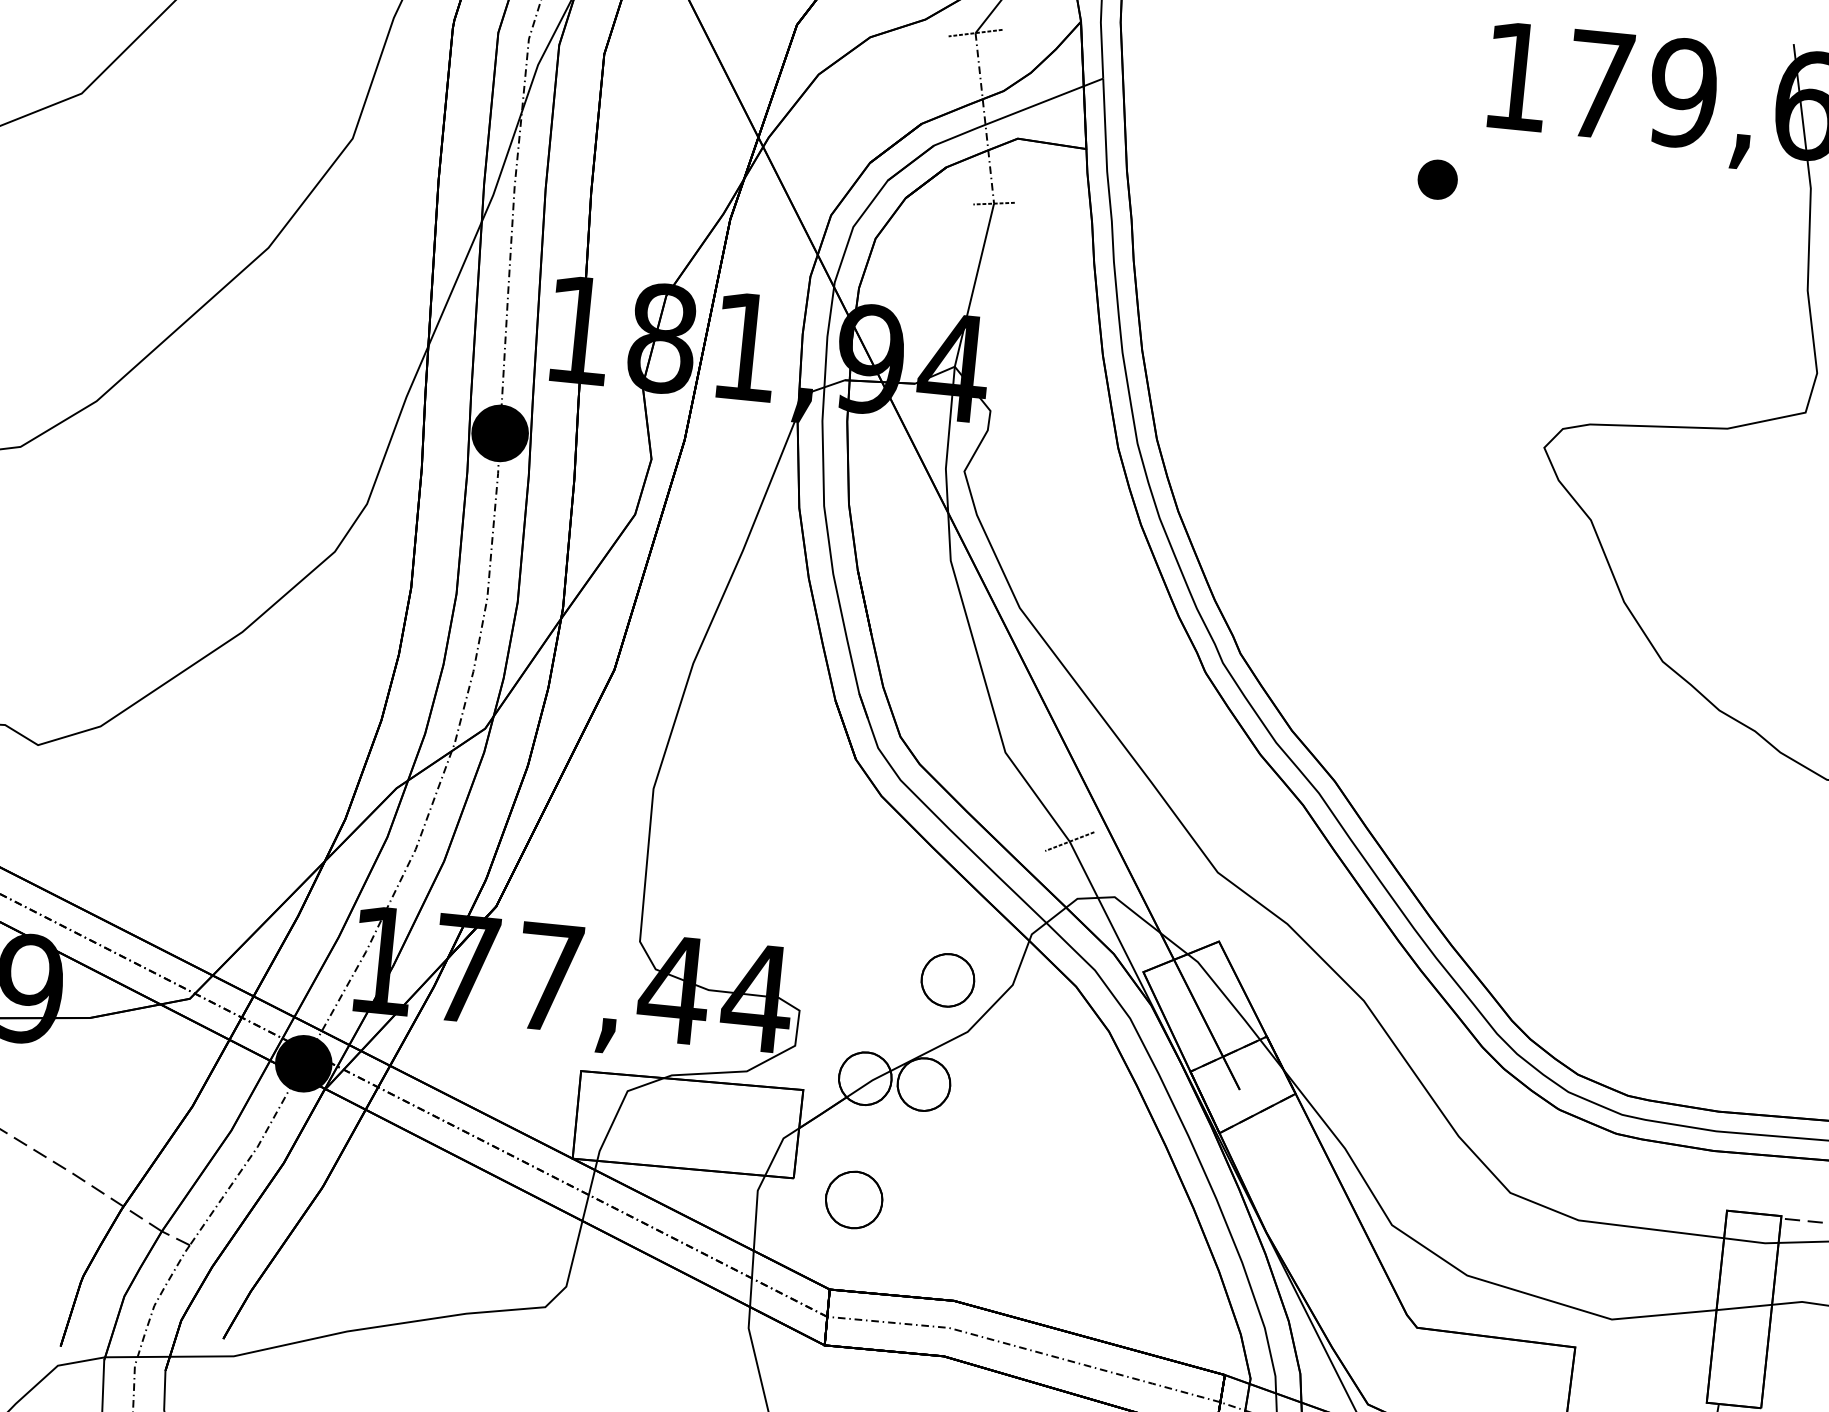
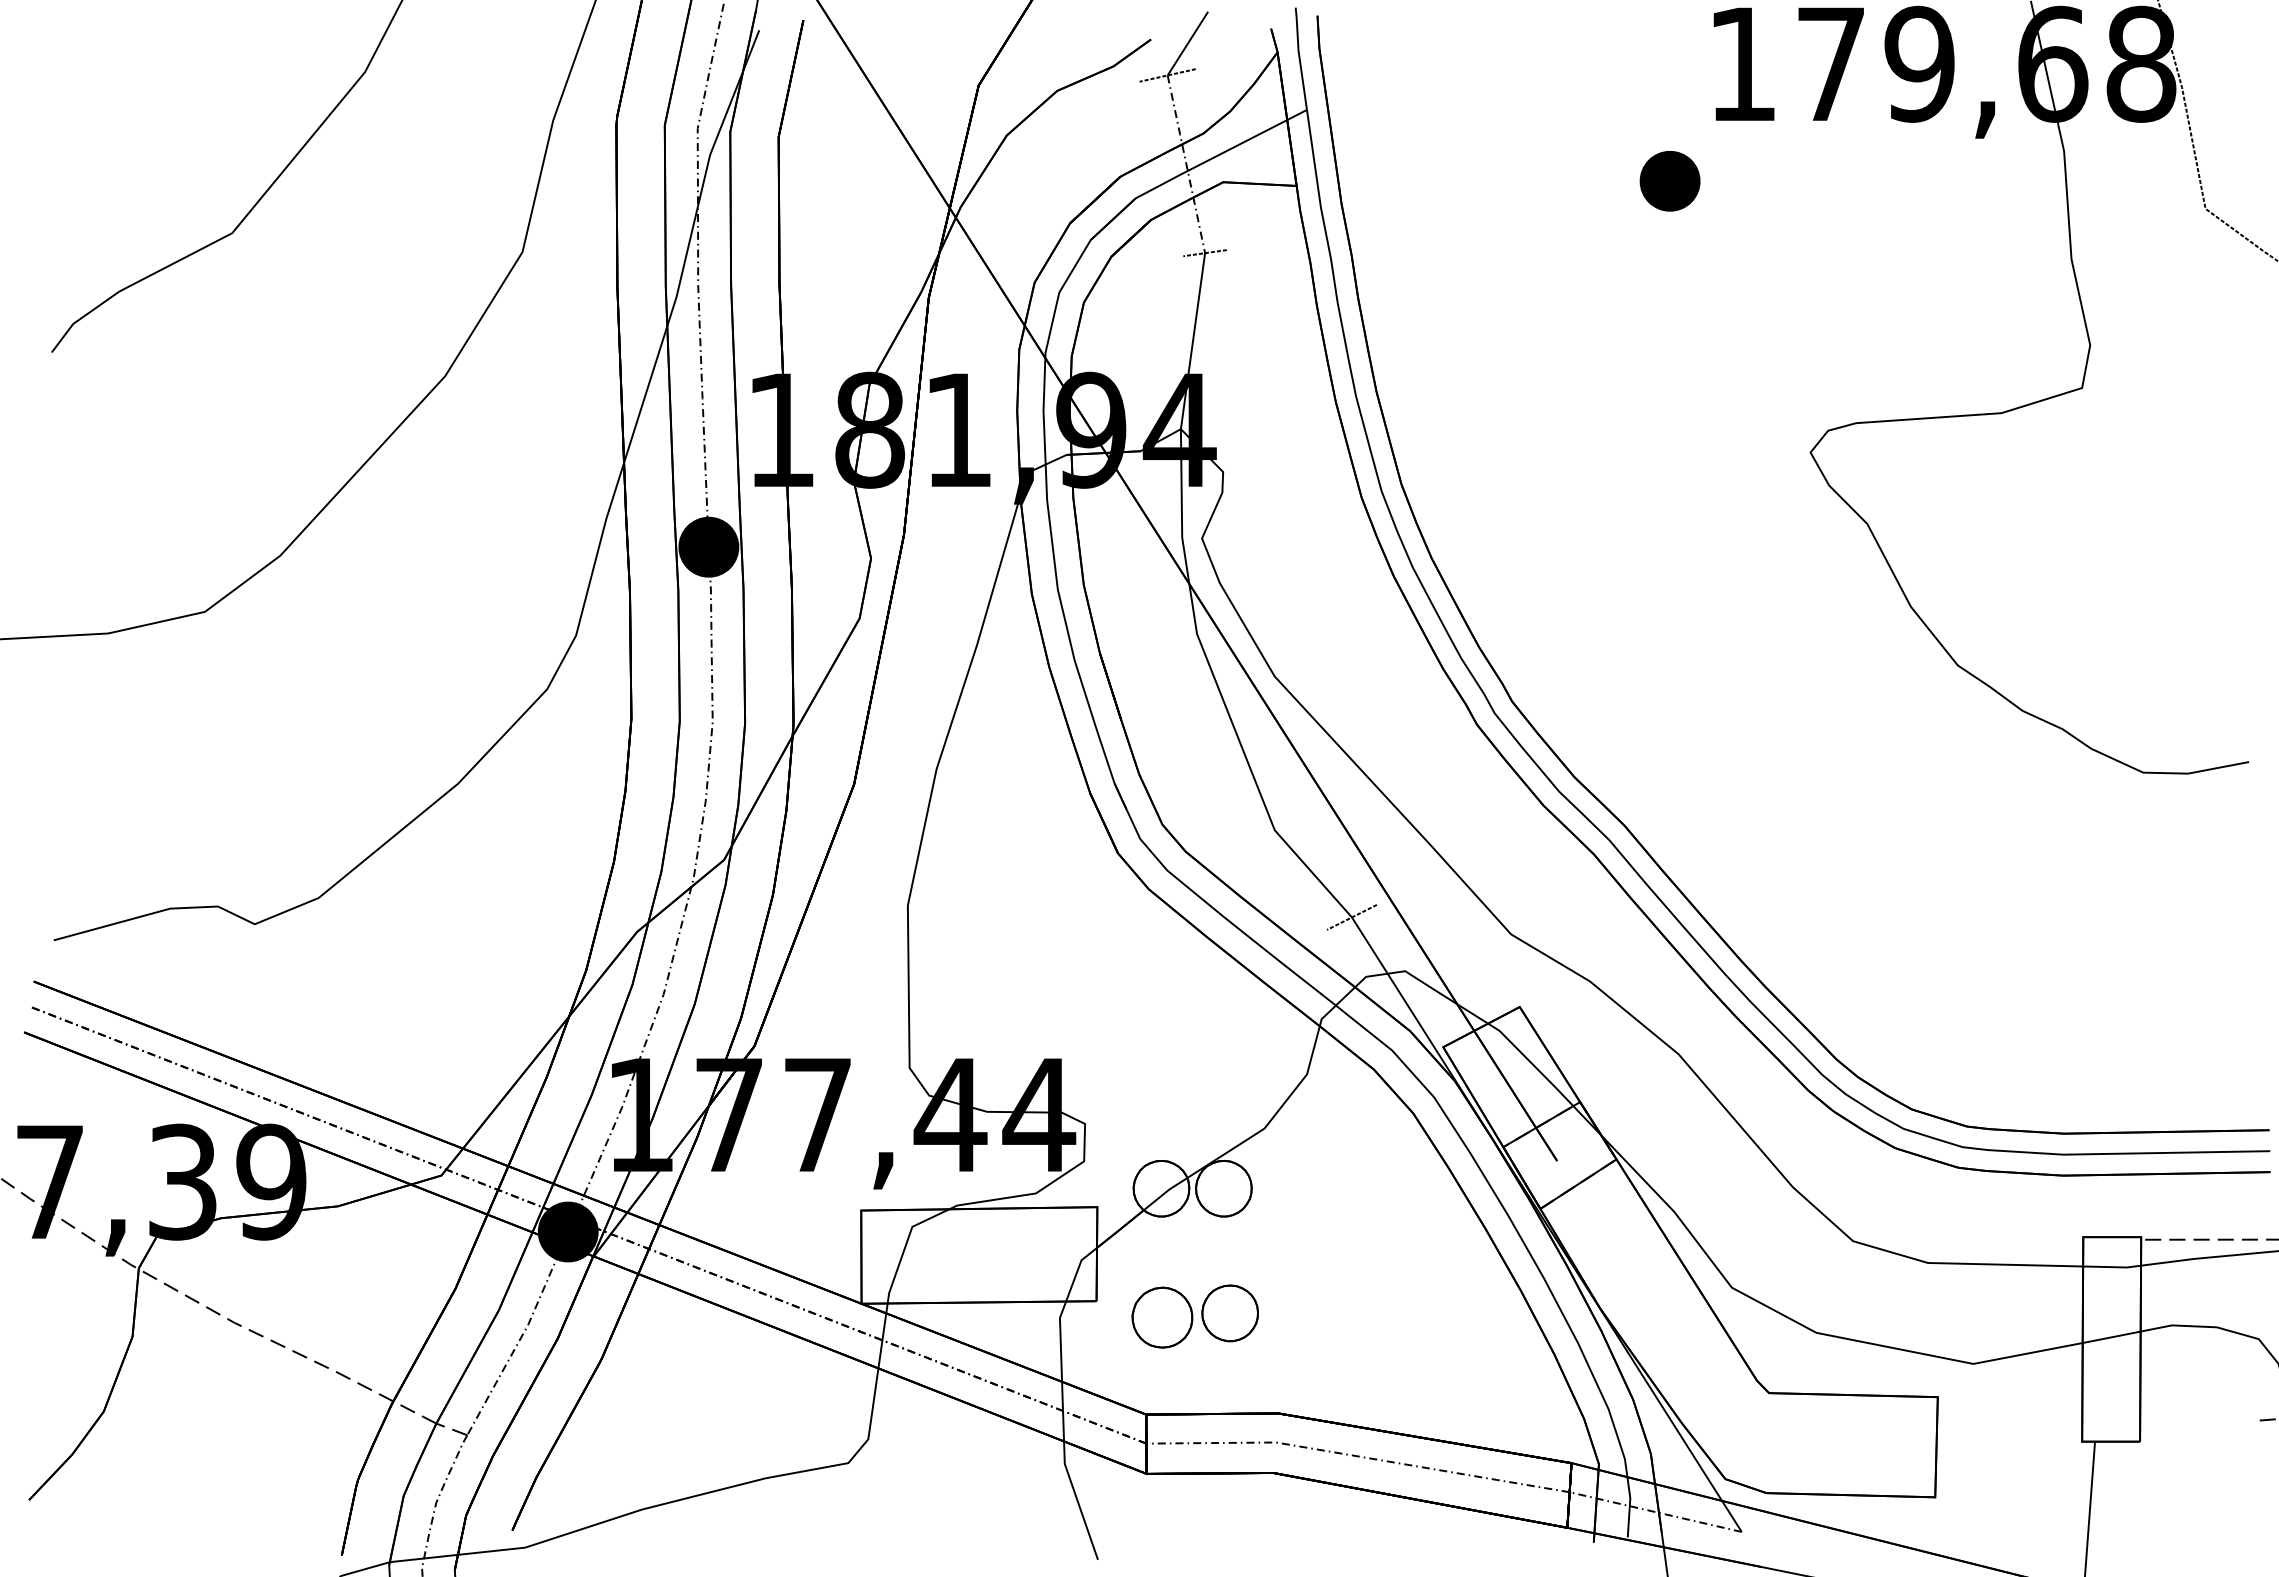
part: (1437, 179) -> (1669, 181), size x1.43
part: (947, 980) -> (1229, 1313), moved

